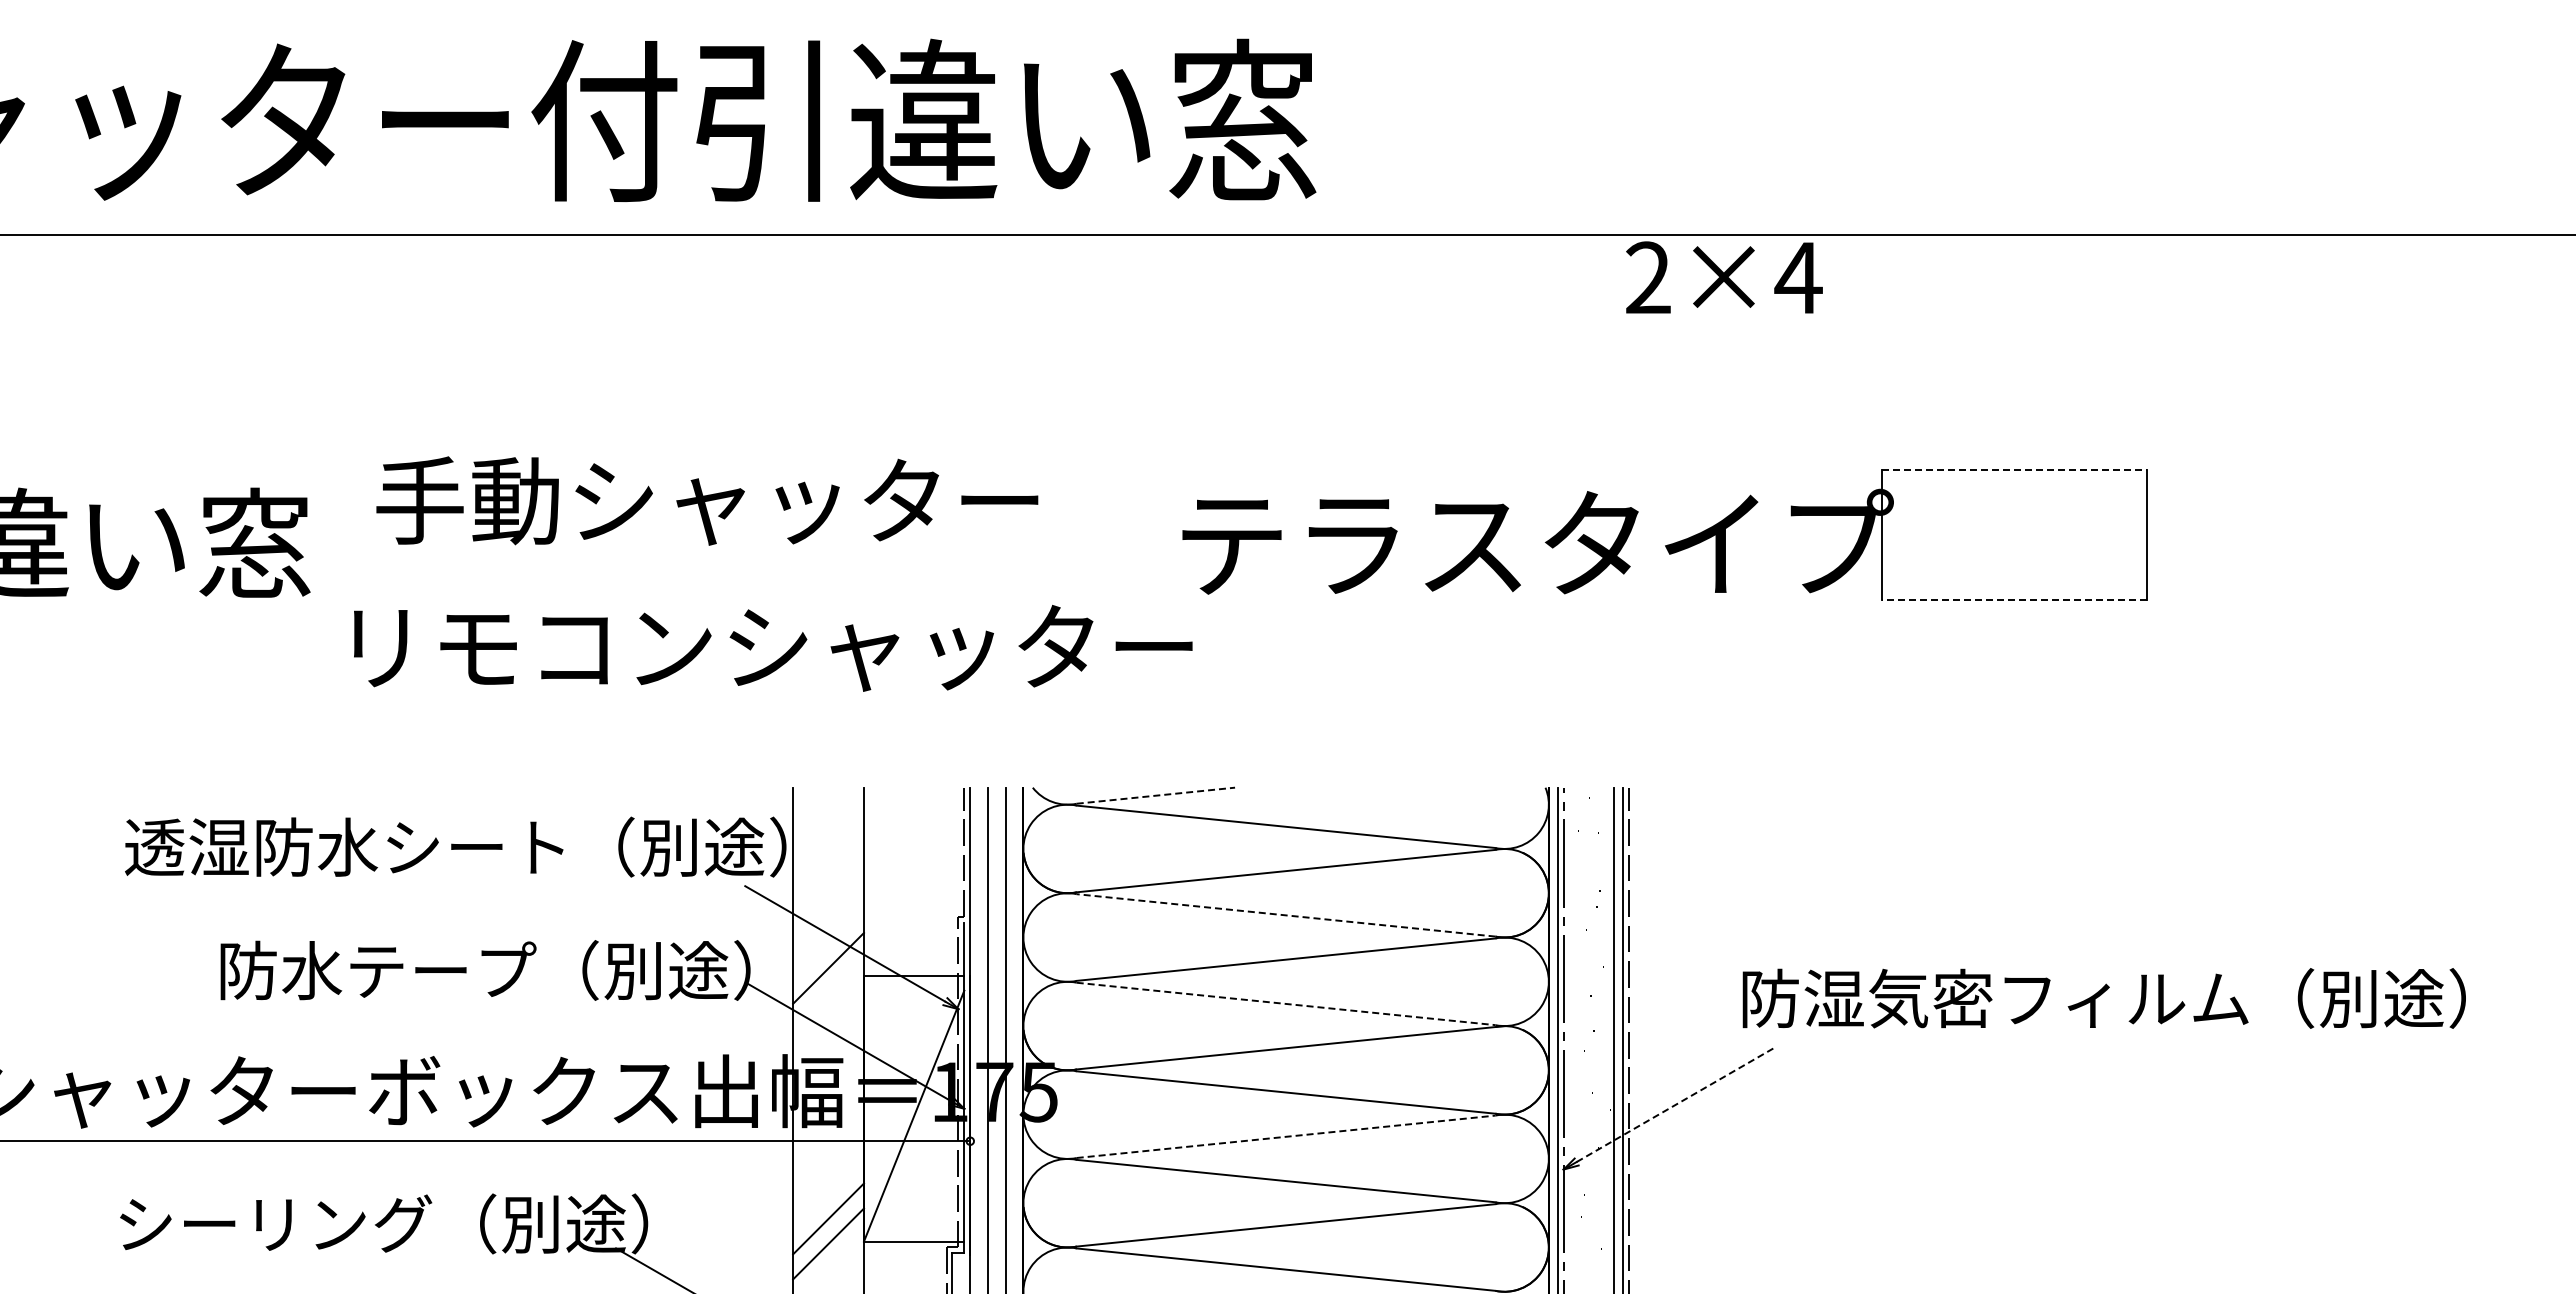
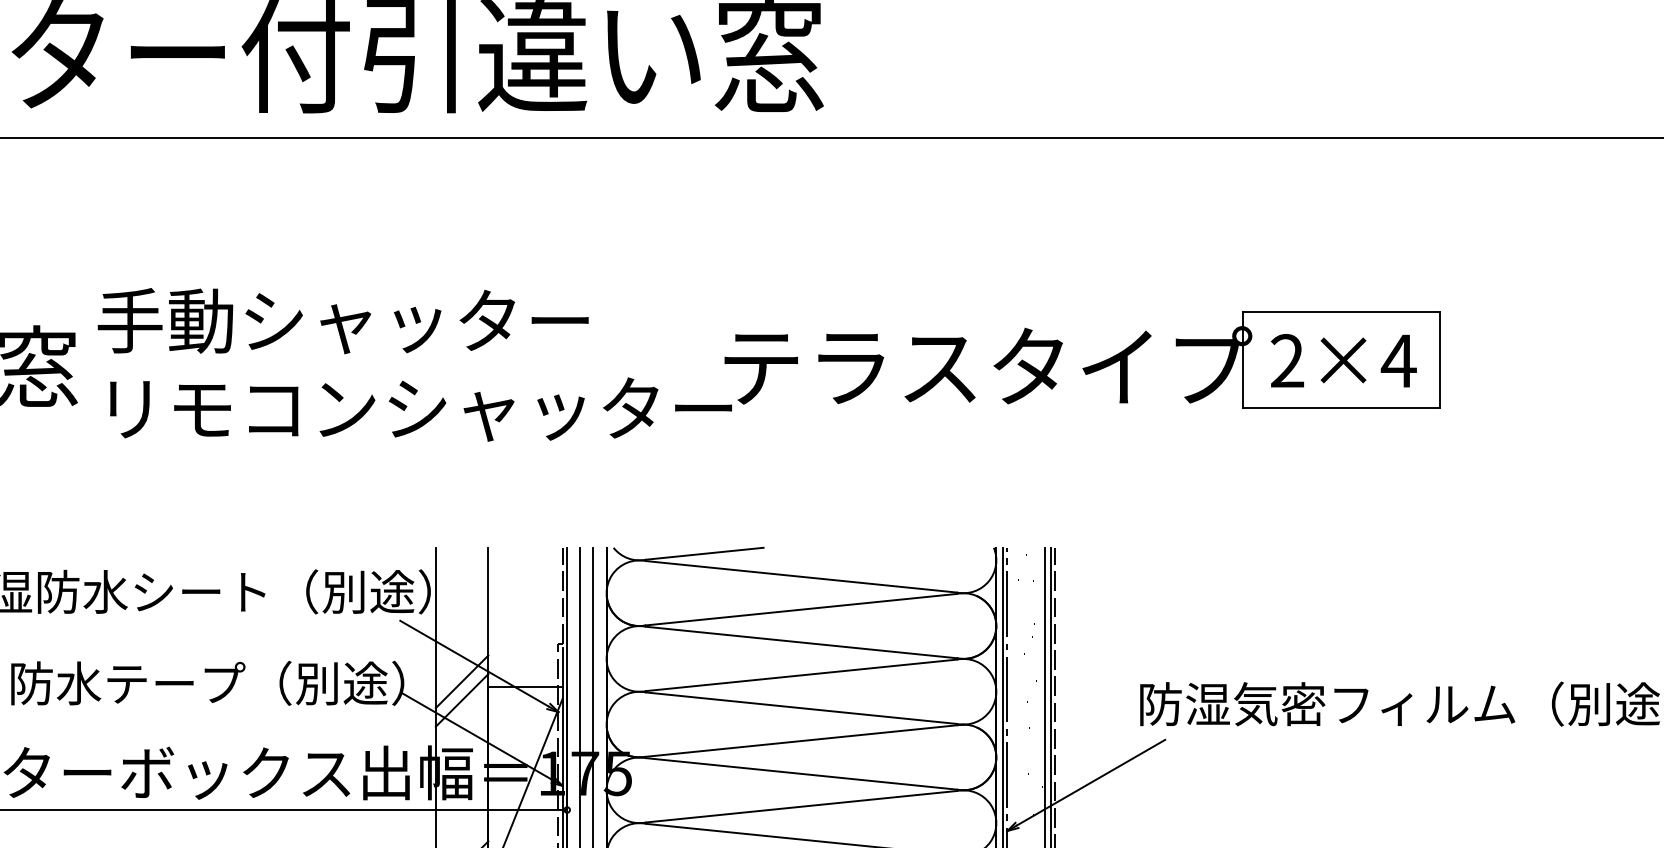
text: (1724, 277) -> (1343, 360), moved
line: (2014, 469) -> (1341, 311), dashed -> solid
text: (707, 500) -> (343, 320), moved
line: (2014, 599) -> (1341, 408), dashed -> solid
text: (773, 647) -> (421, 408), moved
line: (1155, 795) -> (704, 553), dashed -> solid
line: (1285, 915) -> (801, 642), dashed -> solid
line: (828, 993) -> (462, 700), added
line: (1286, 1004) -> (801, 708), dashed -> solid
line: (1677, 1104) -> (1091, 782), dashed -> solid
line: (1286, 1136) -> (801, 806), dashed -> solid

